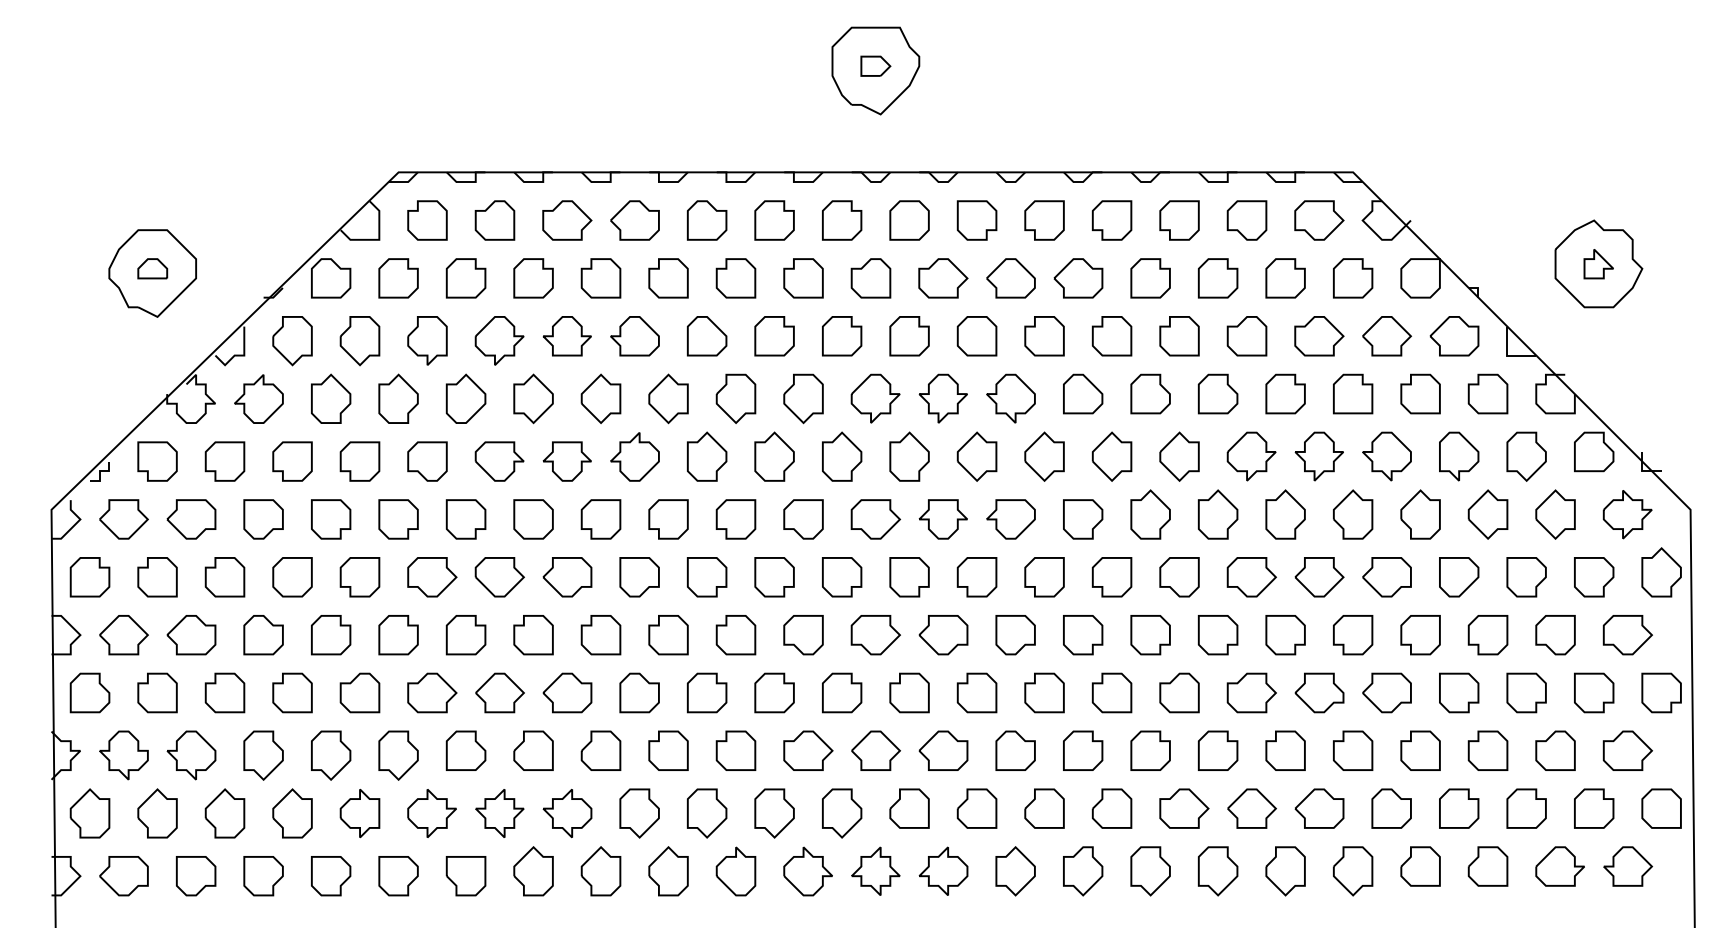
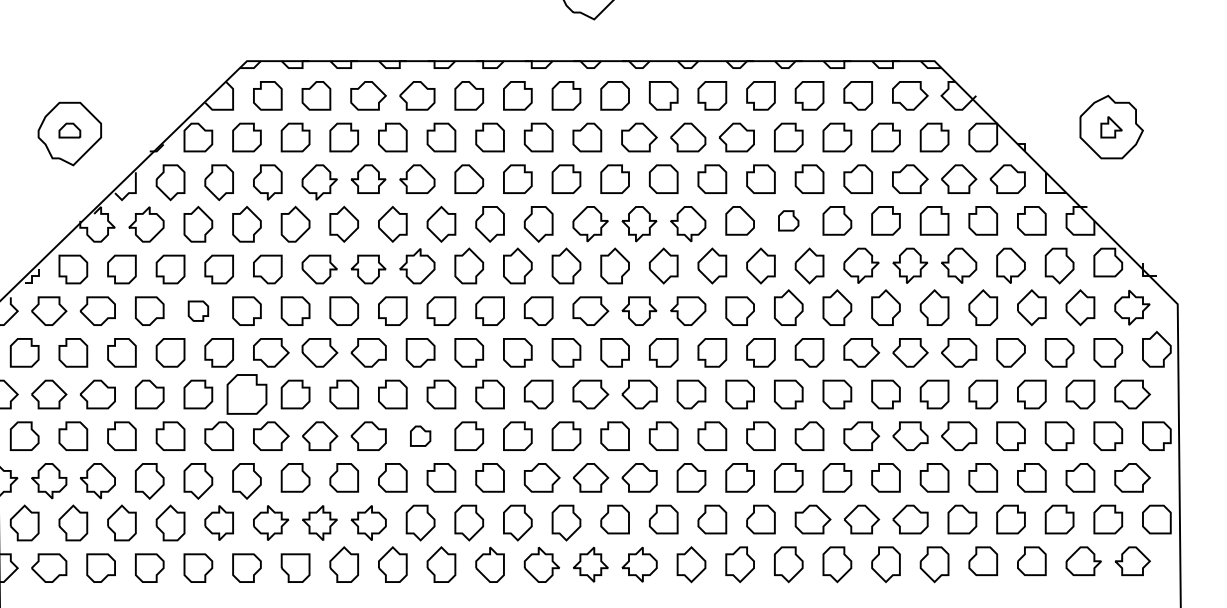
part: (1150, 393) -> (788, 220), size x0.7
part: (331, 519) -> (198, 311), size x0.7
part: (398, 635) -> (246, 394), size x1.4
part: (639, 692) -> (420, 435), size x0.7

